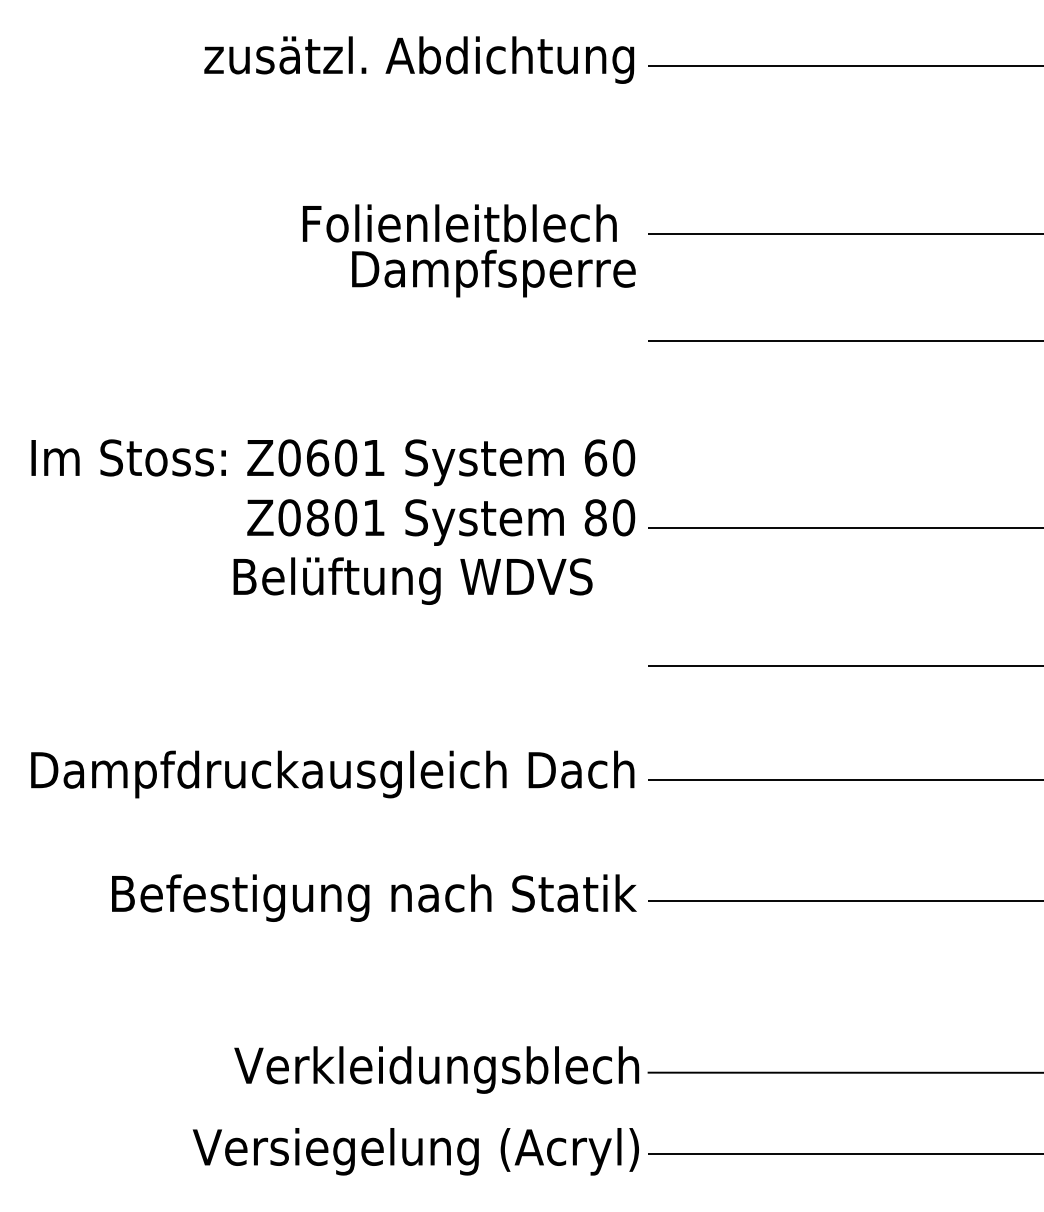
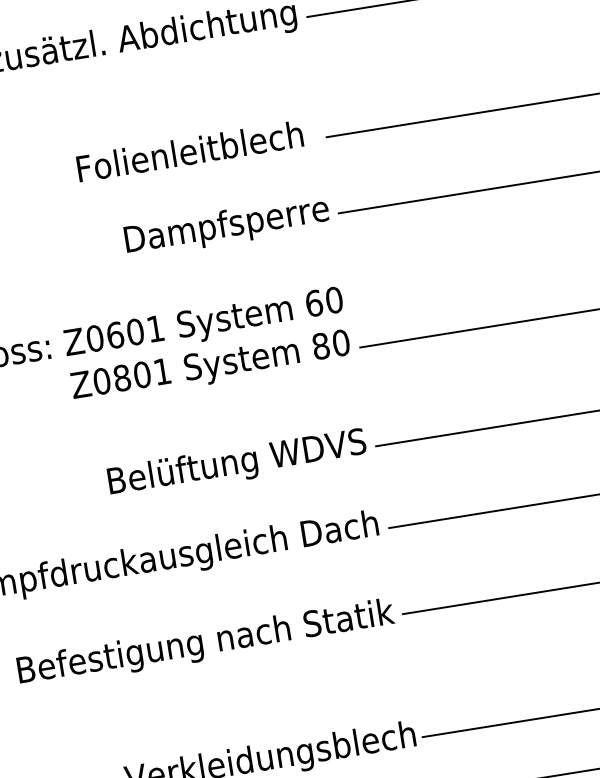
text: (493, 273) -> (226, 226), moved
text: (412, 580) -> (236, 463), moved

